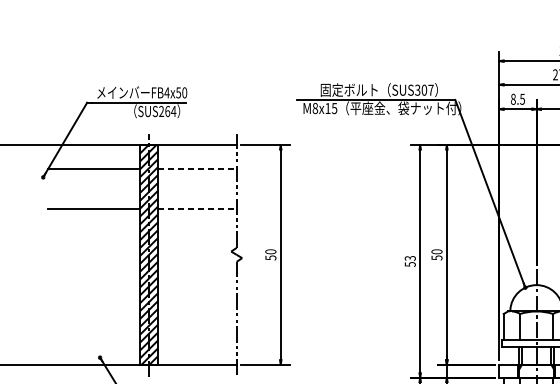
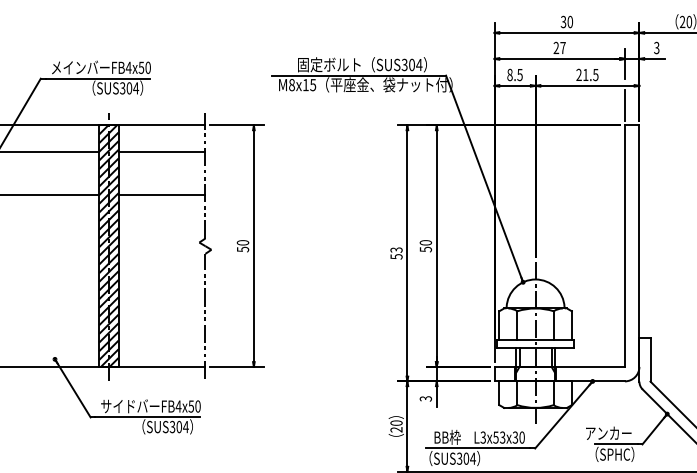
text: (431, 89) -> (419, 64), SUS307 -> SUS304
text: (165, 111) -> (126, 88), SUS264 -> SUS304
line: (197, 169) -> (162, 152), dashed -> solid
line: (197, 208) -> (162, 195), dashed -> solid

